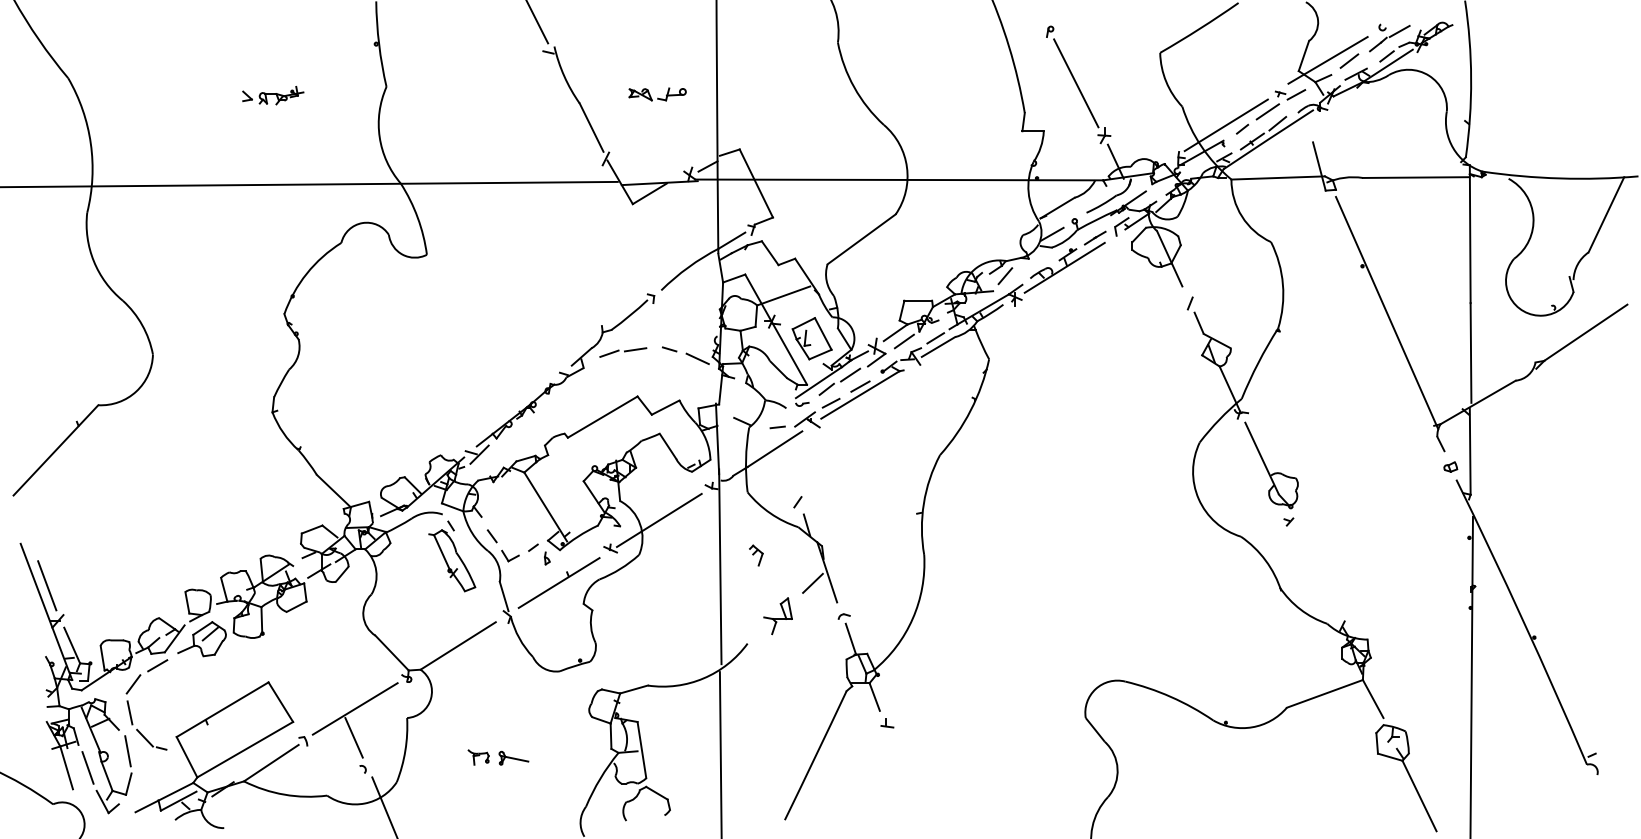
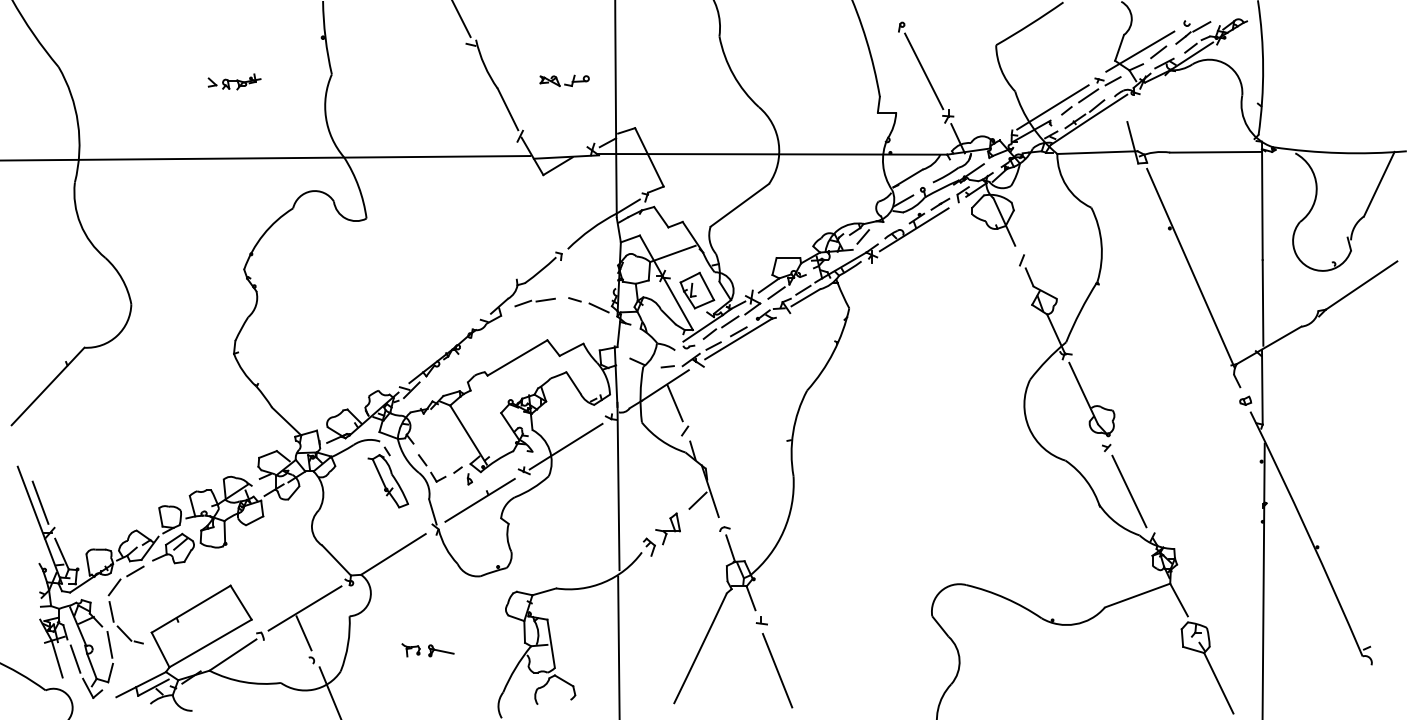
line: (786, 469) -> (675, 402), added
part: (756, 555) -> (649, 547), moved
line: (1315, 572) -> (1129, 491), added
line: (905, 781) -> (777, 670), added

